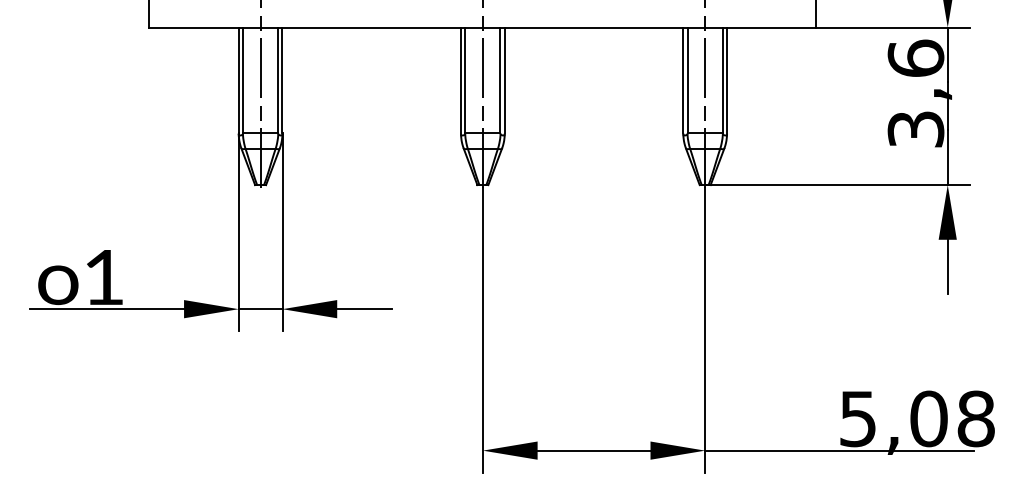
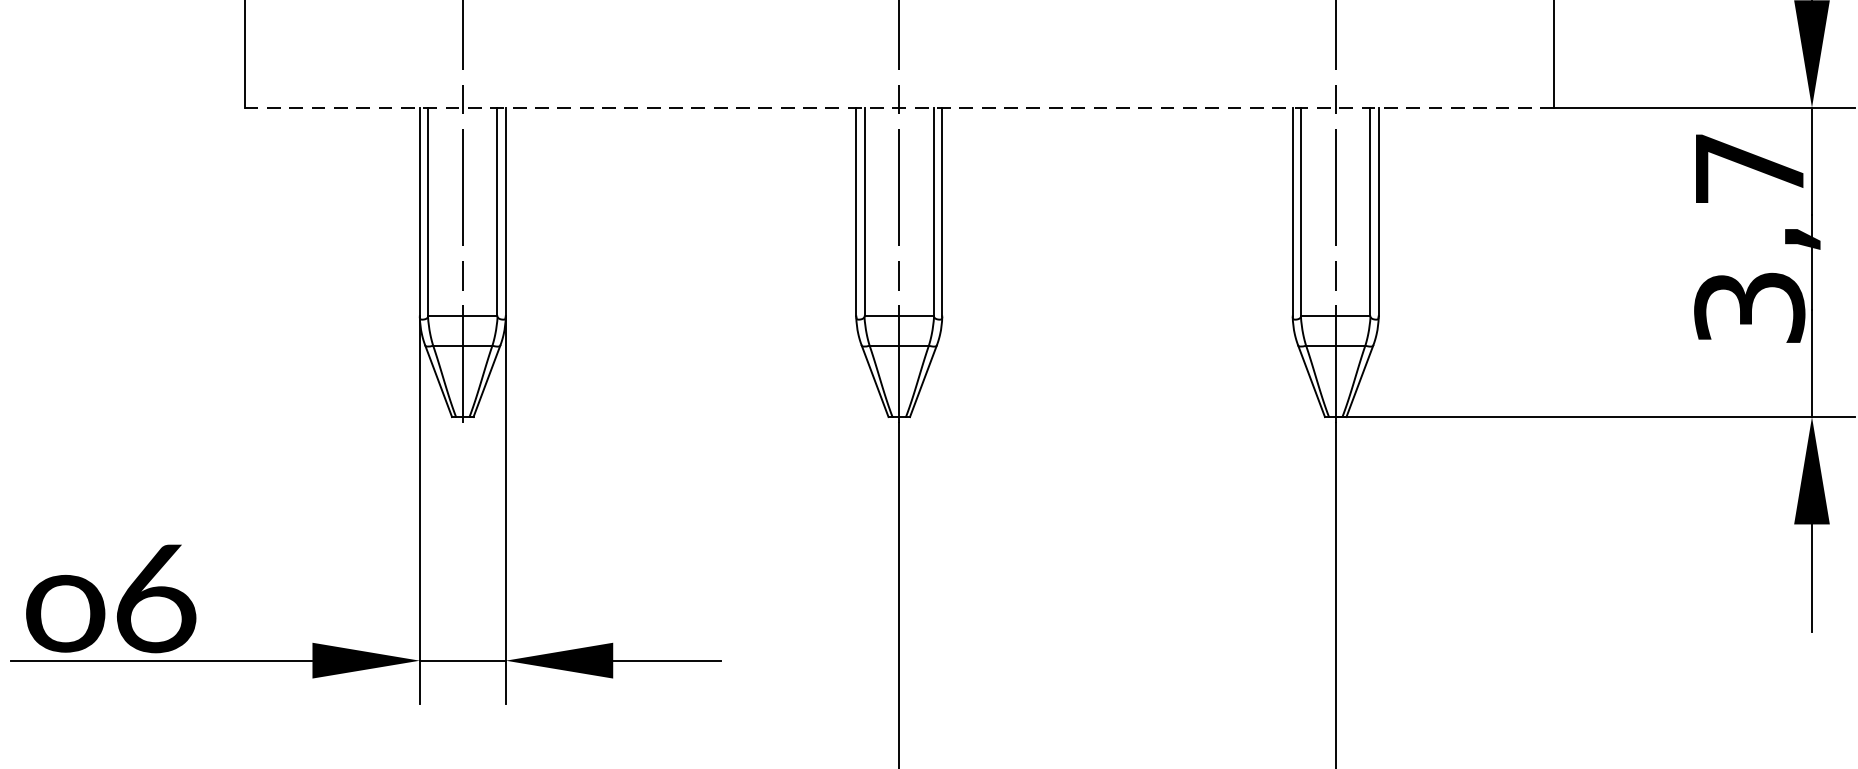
line: (482, 27) -> (898, 107), solid -> dashed
text: (915, 57) -> (1748, 166), 3,6 -> 3,7
text: (104, 277) -> (156, 598), 1 -> 6

